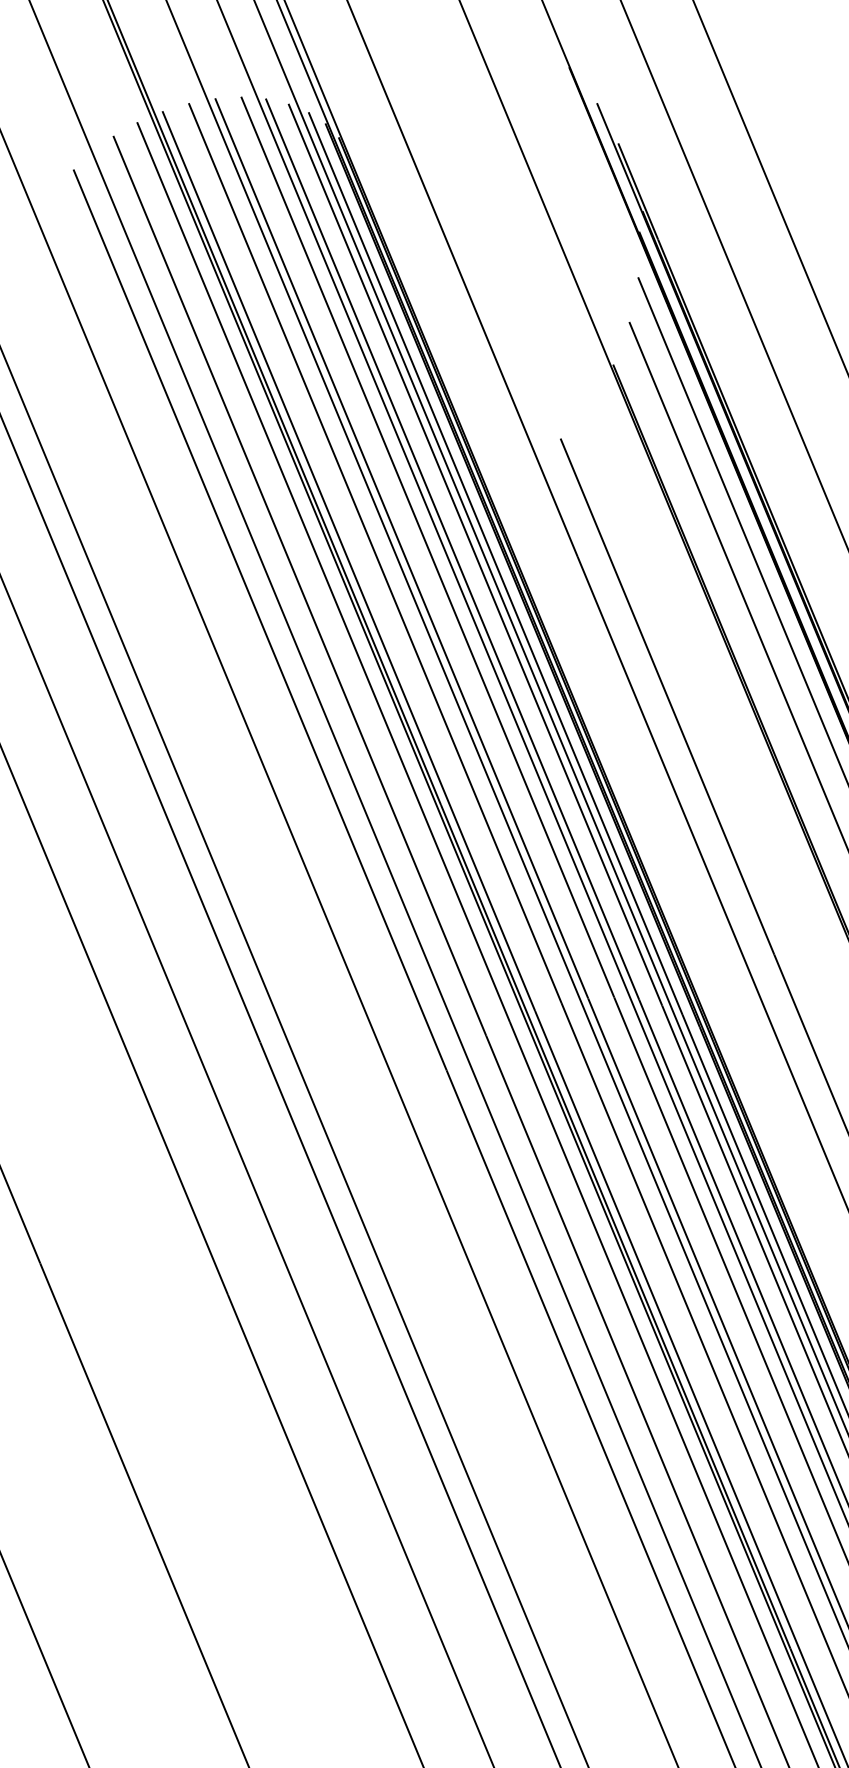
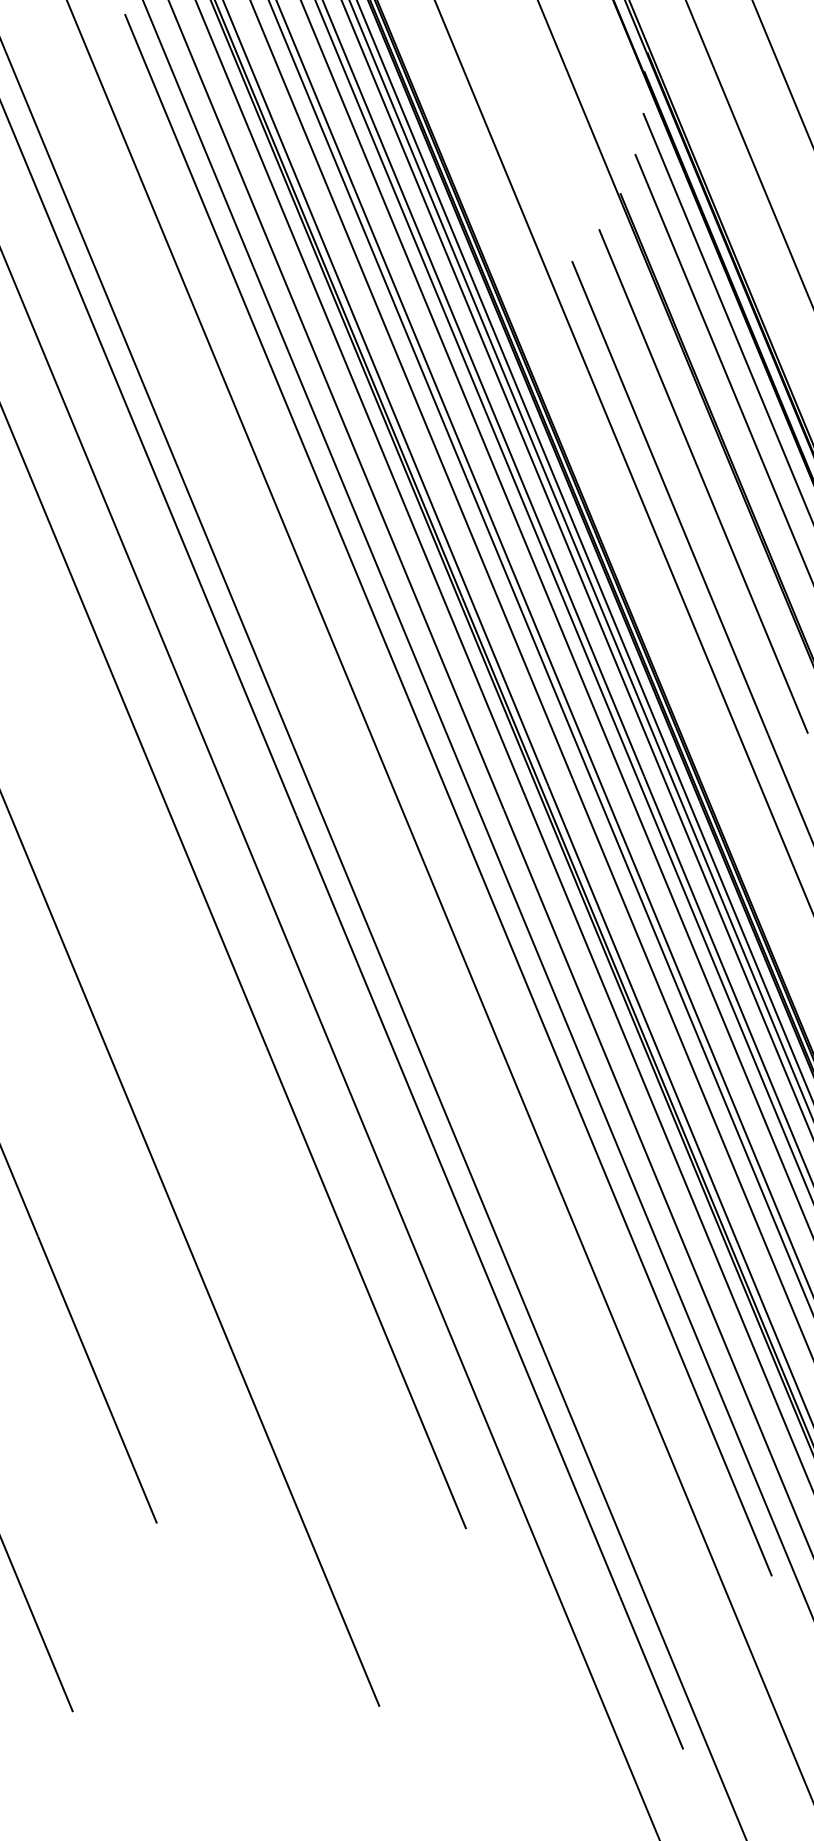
line: (703, 678) -> (703, 481), added

